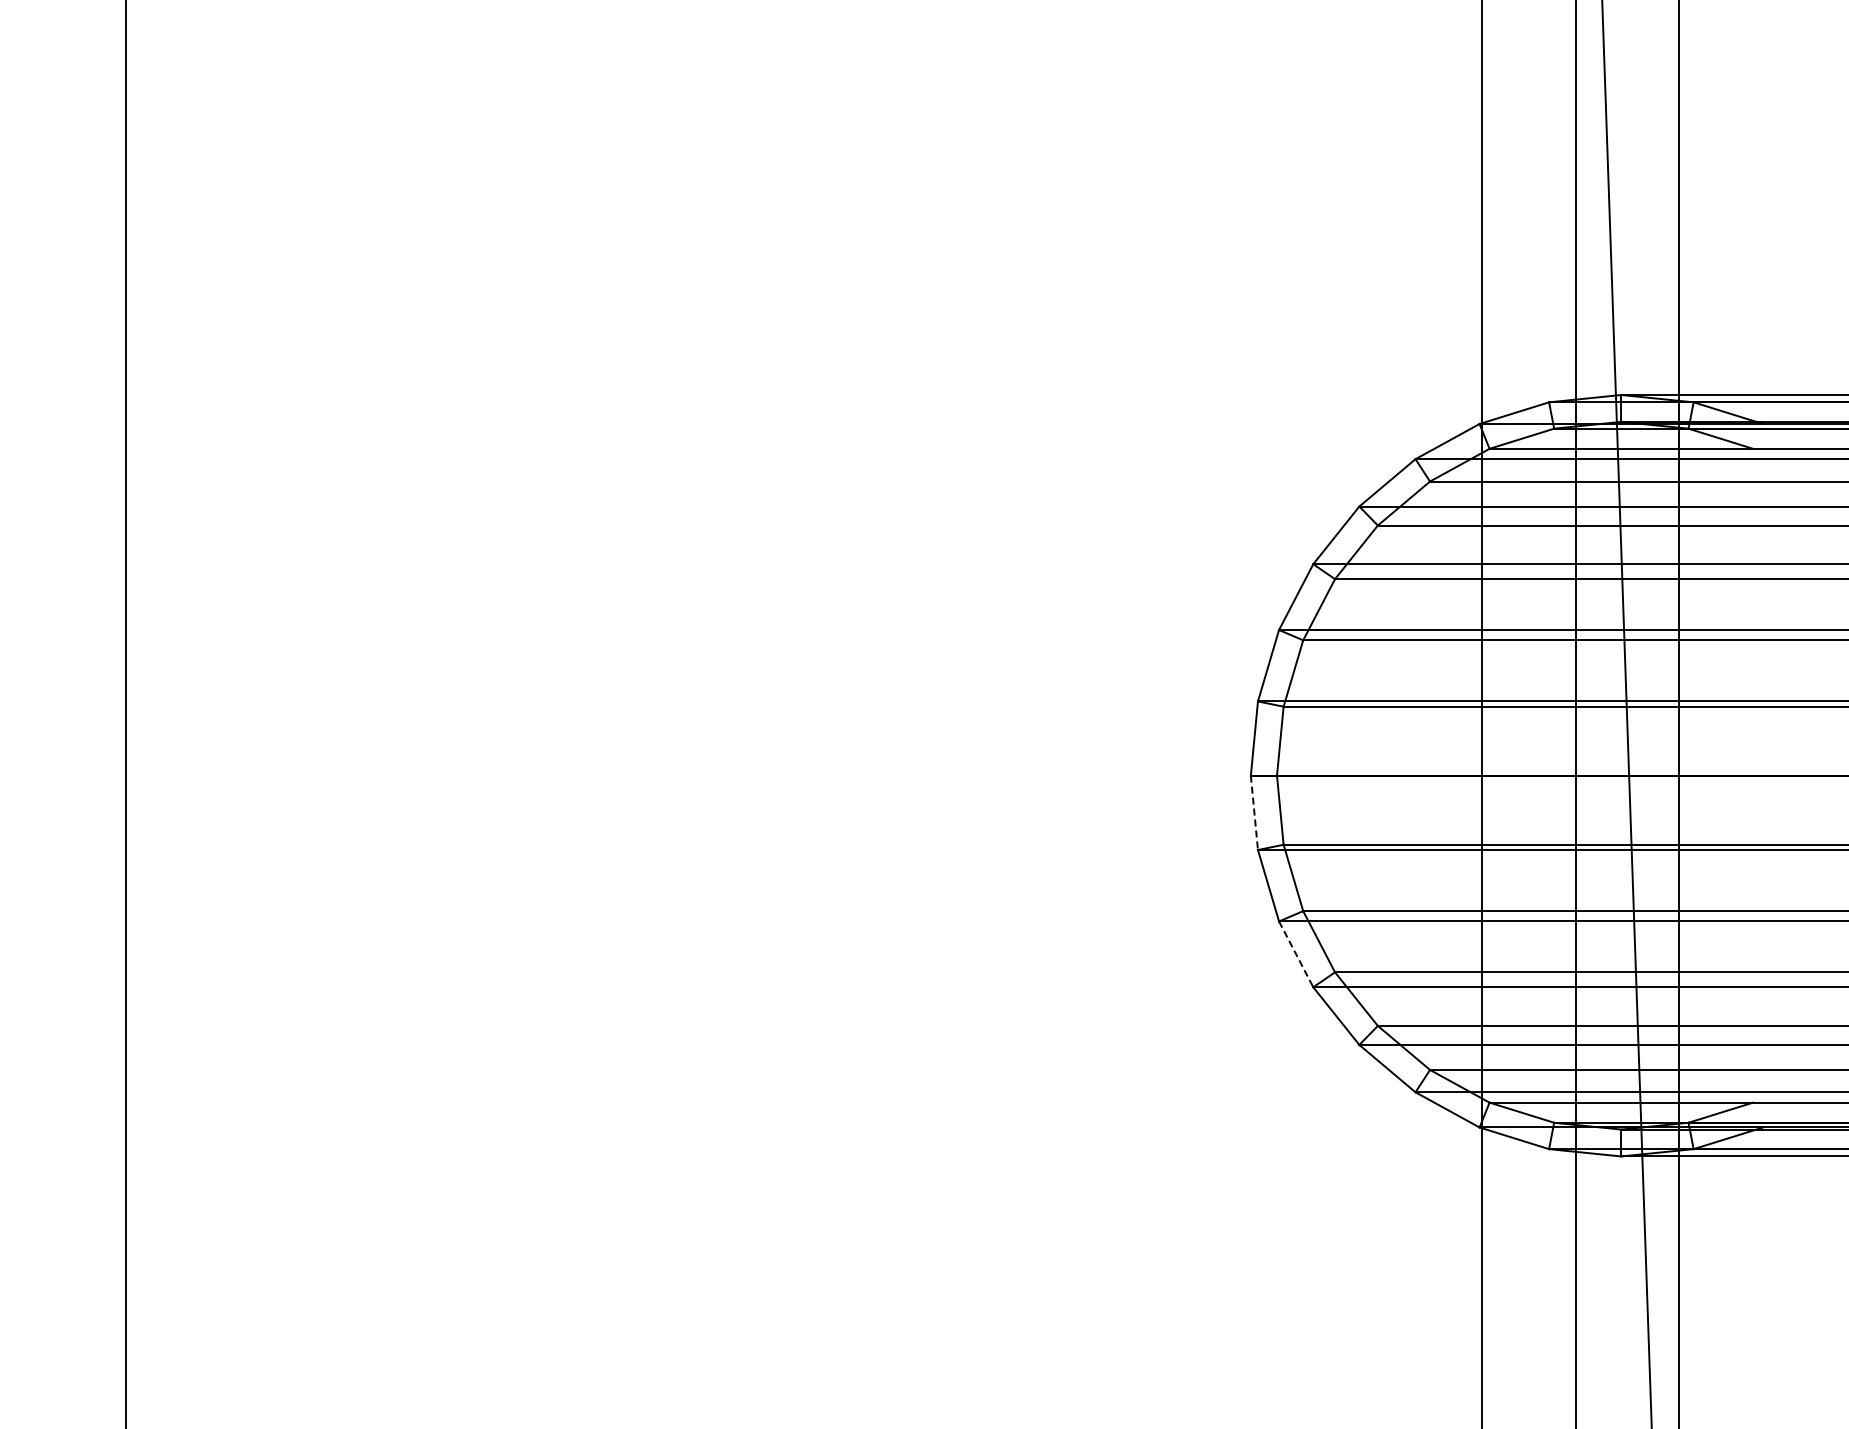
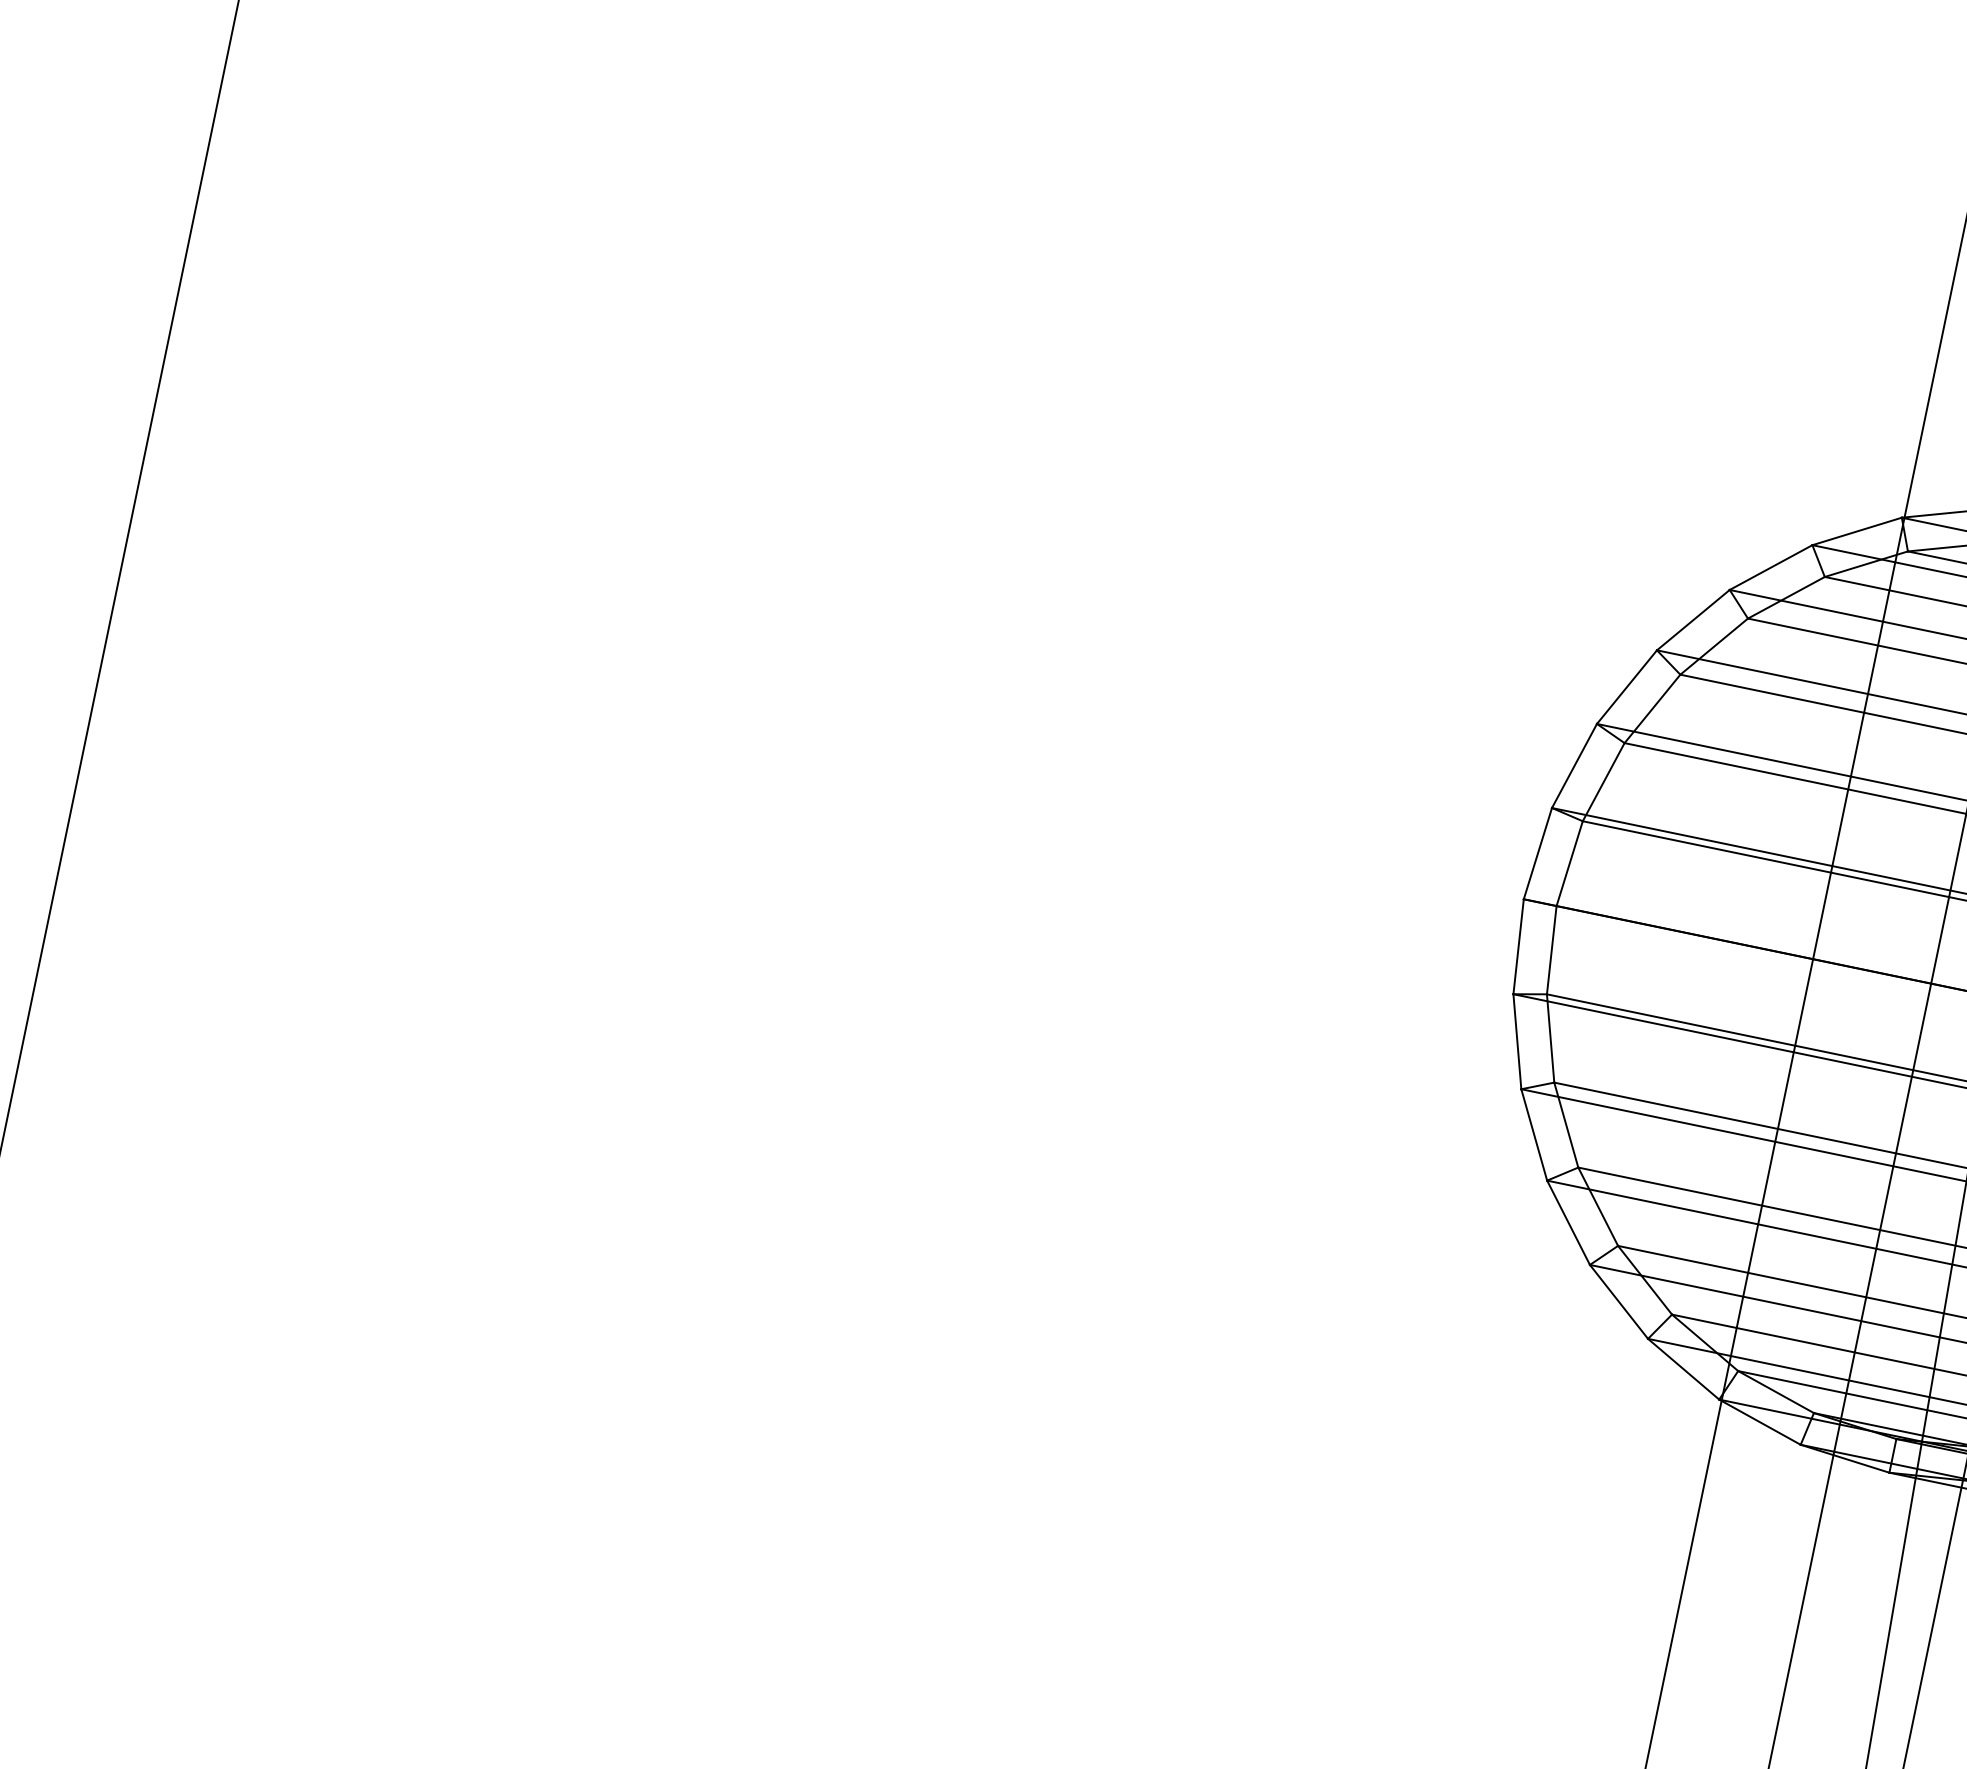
line: (1254, 813) -> (1518, 947), dashed -> solid
line: (1296, 954) -> (1534, 1135), dashed -> solid

